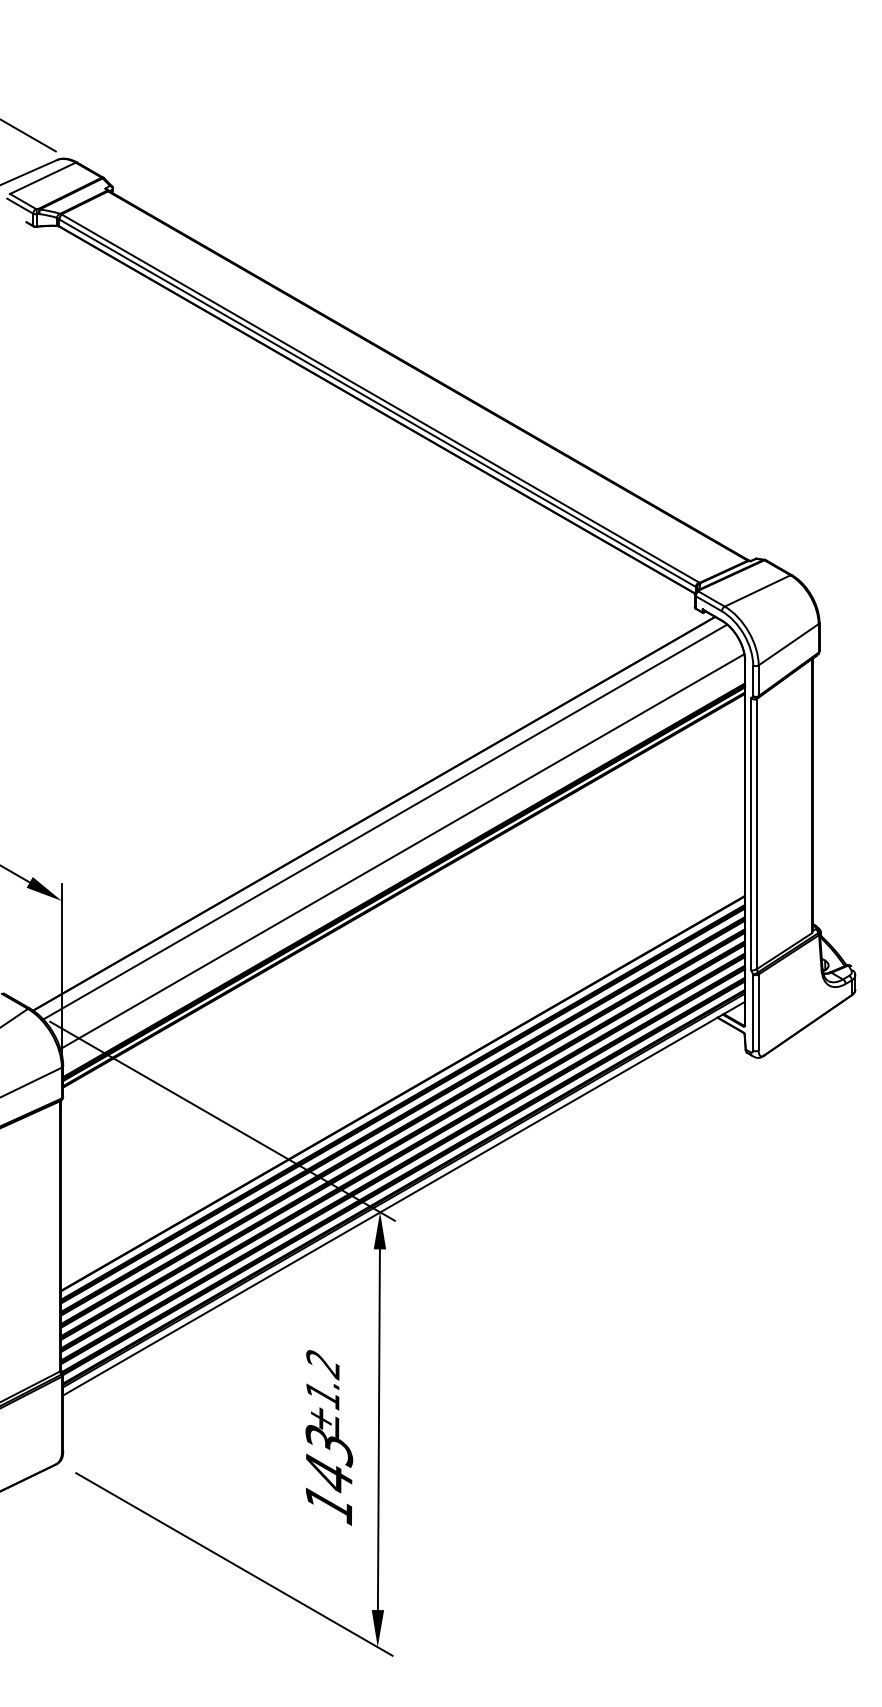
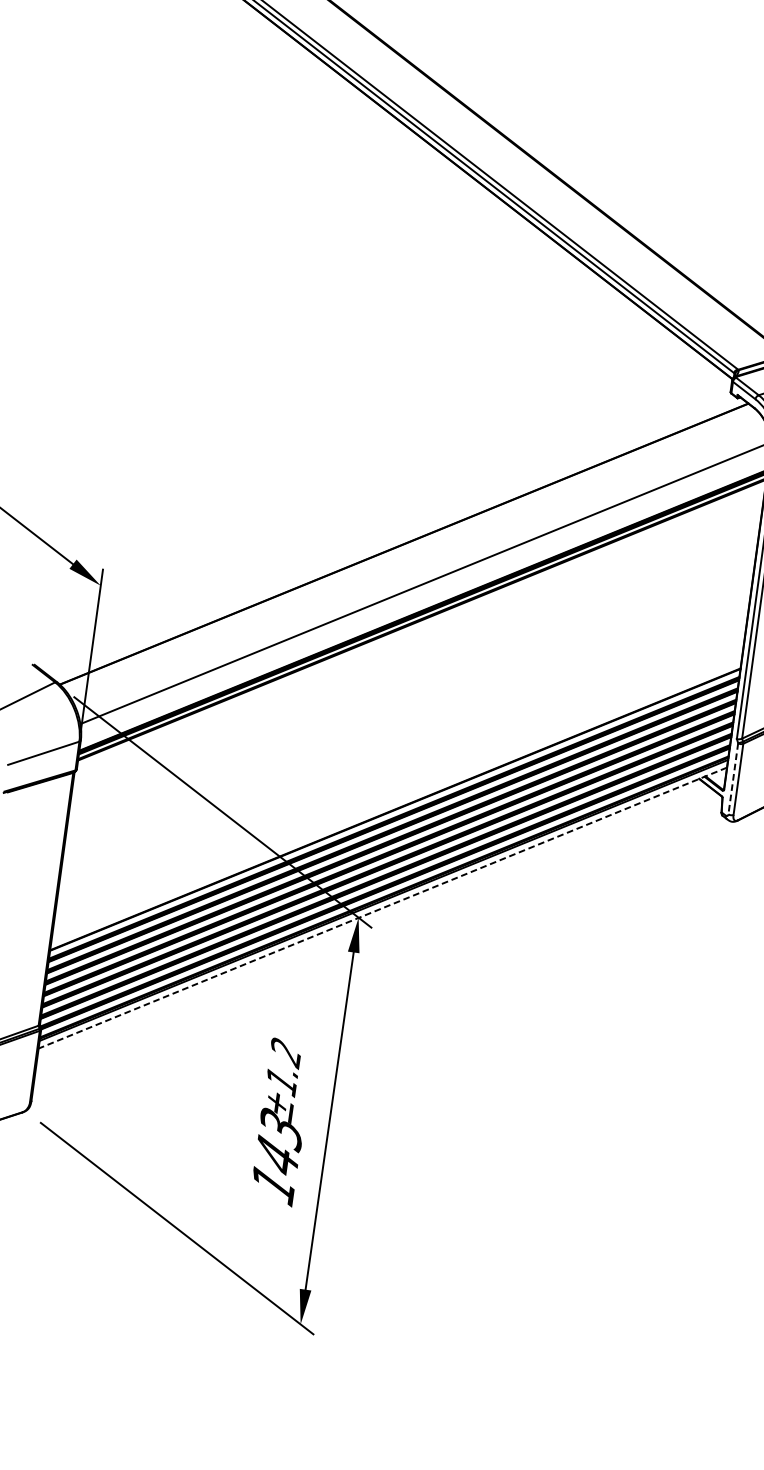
line: (385, 821) -> (413, 552), removed
line: (753, 1013) -> (733, 779), solid -> dashed
line: (404, 1198) -> (383, 907), solid -> dashed

